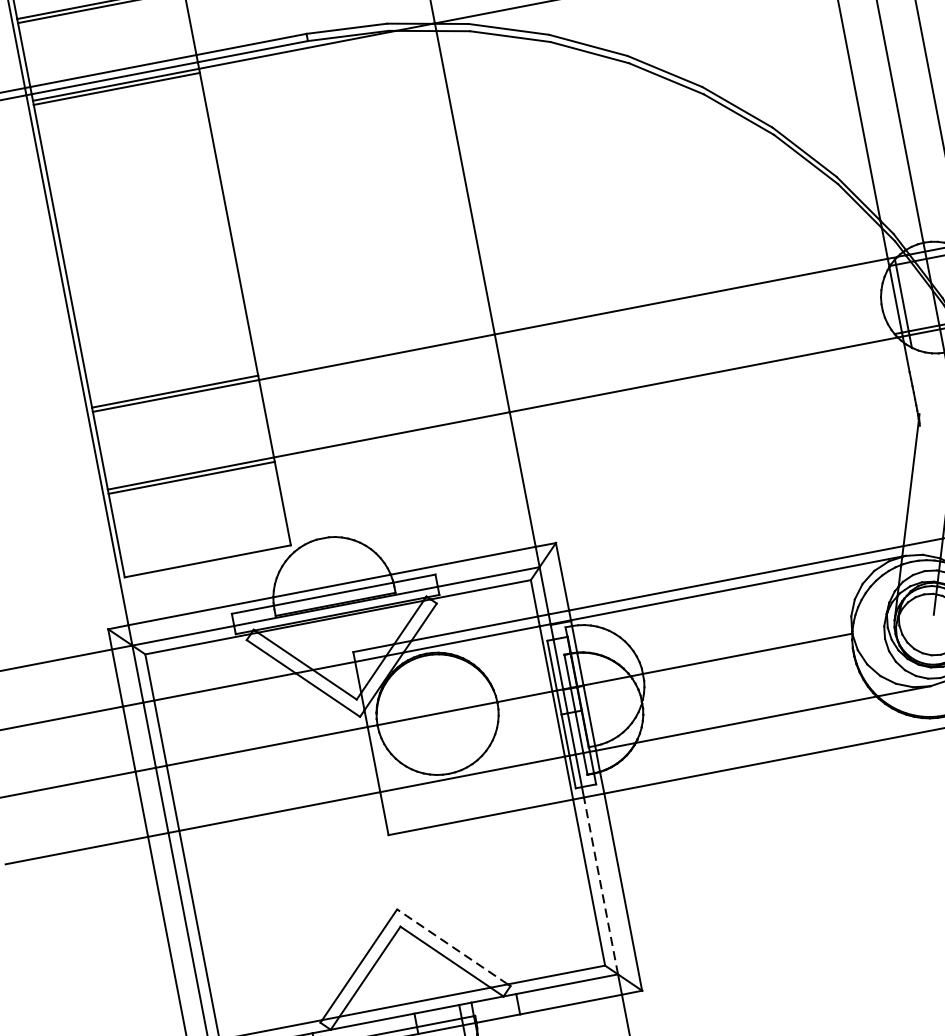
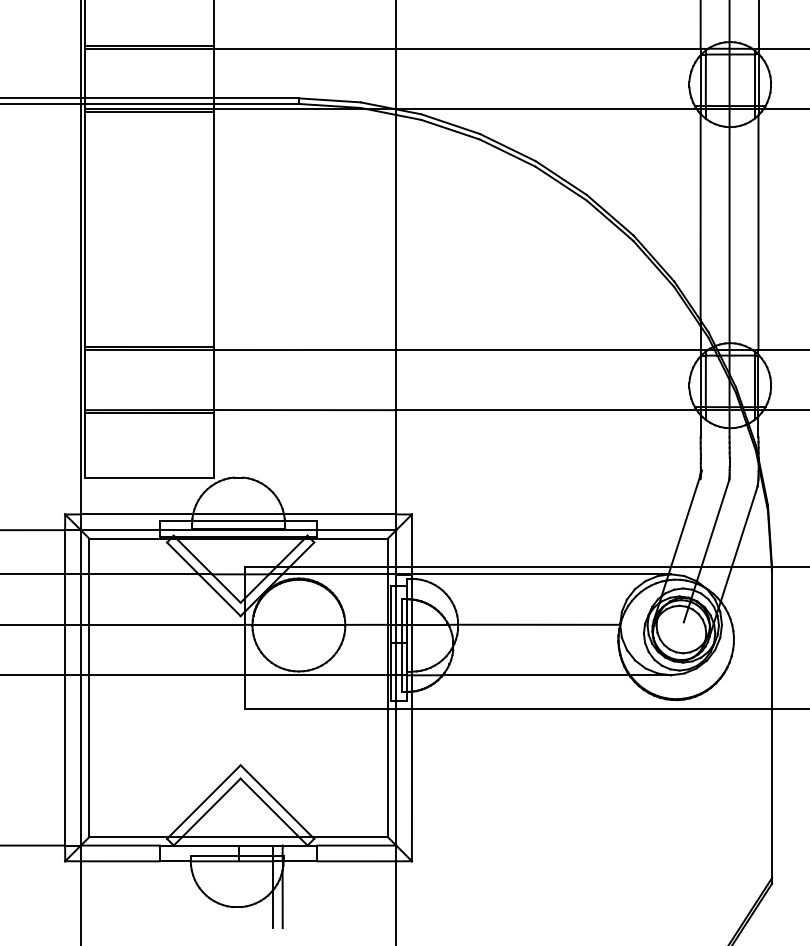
line: (601, 886) -> (396, 777), dashed -> solid
line: (452, 947) -> (276, 801), dashed -> solid

